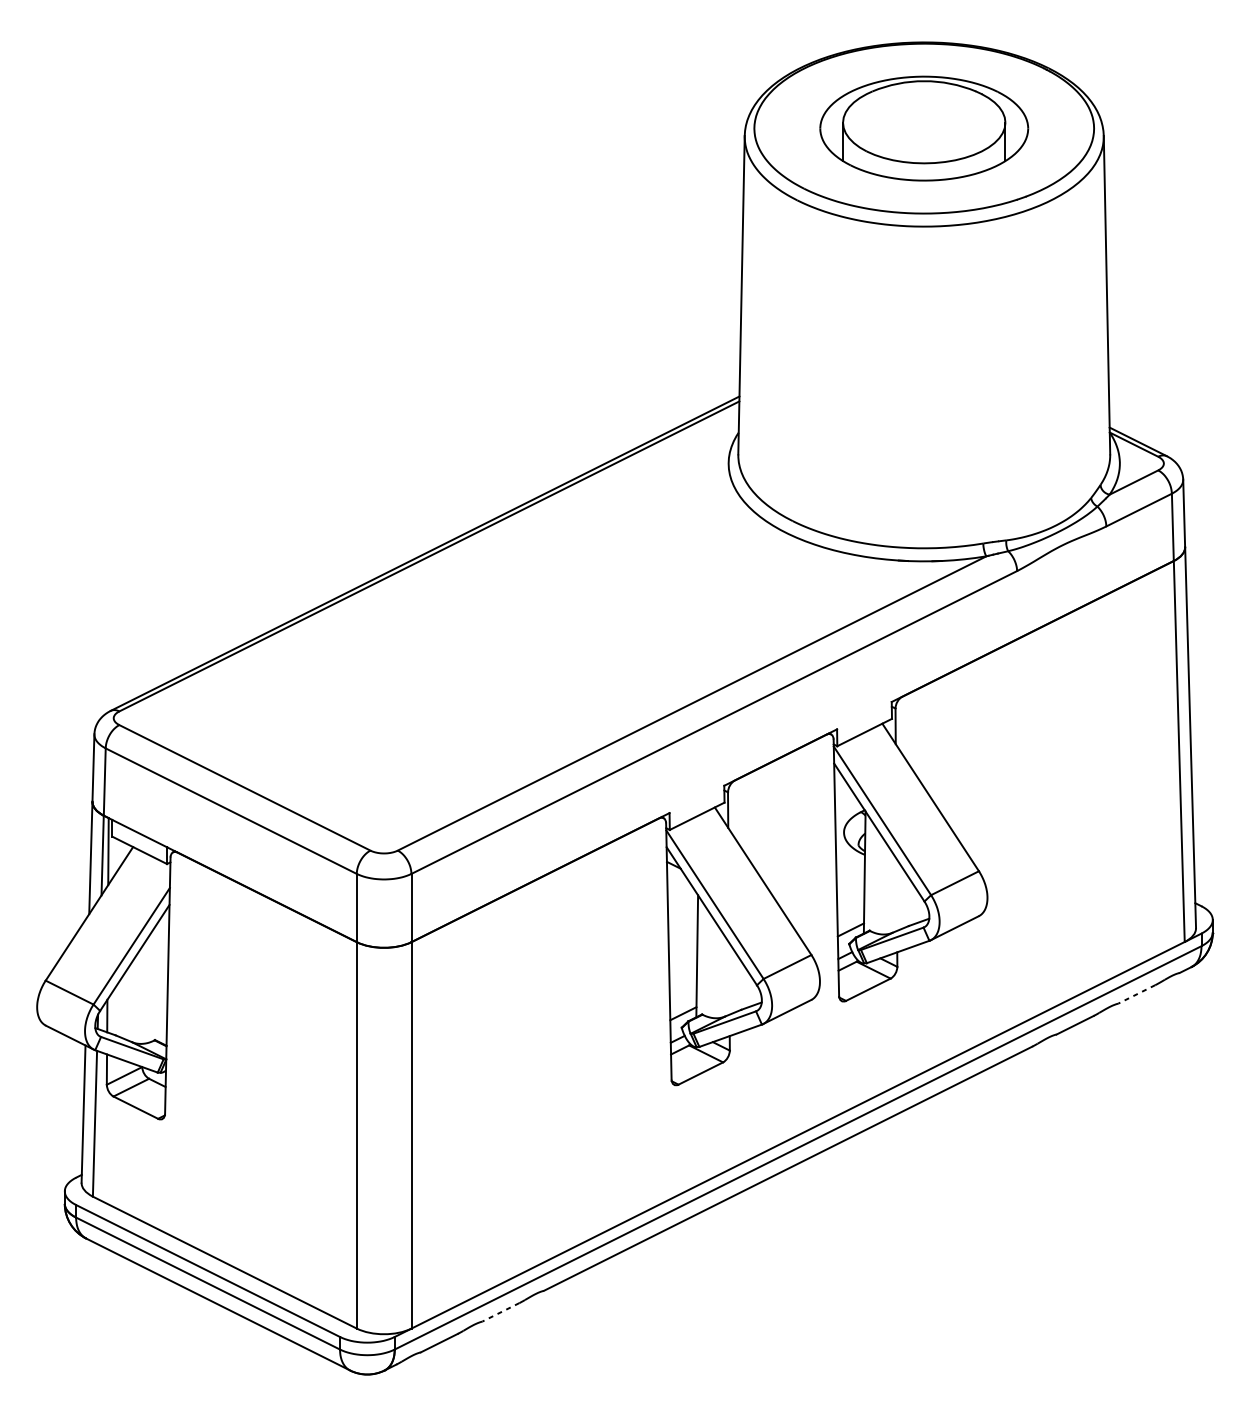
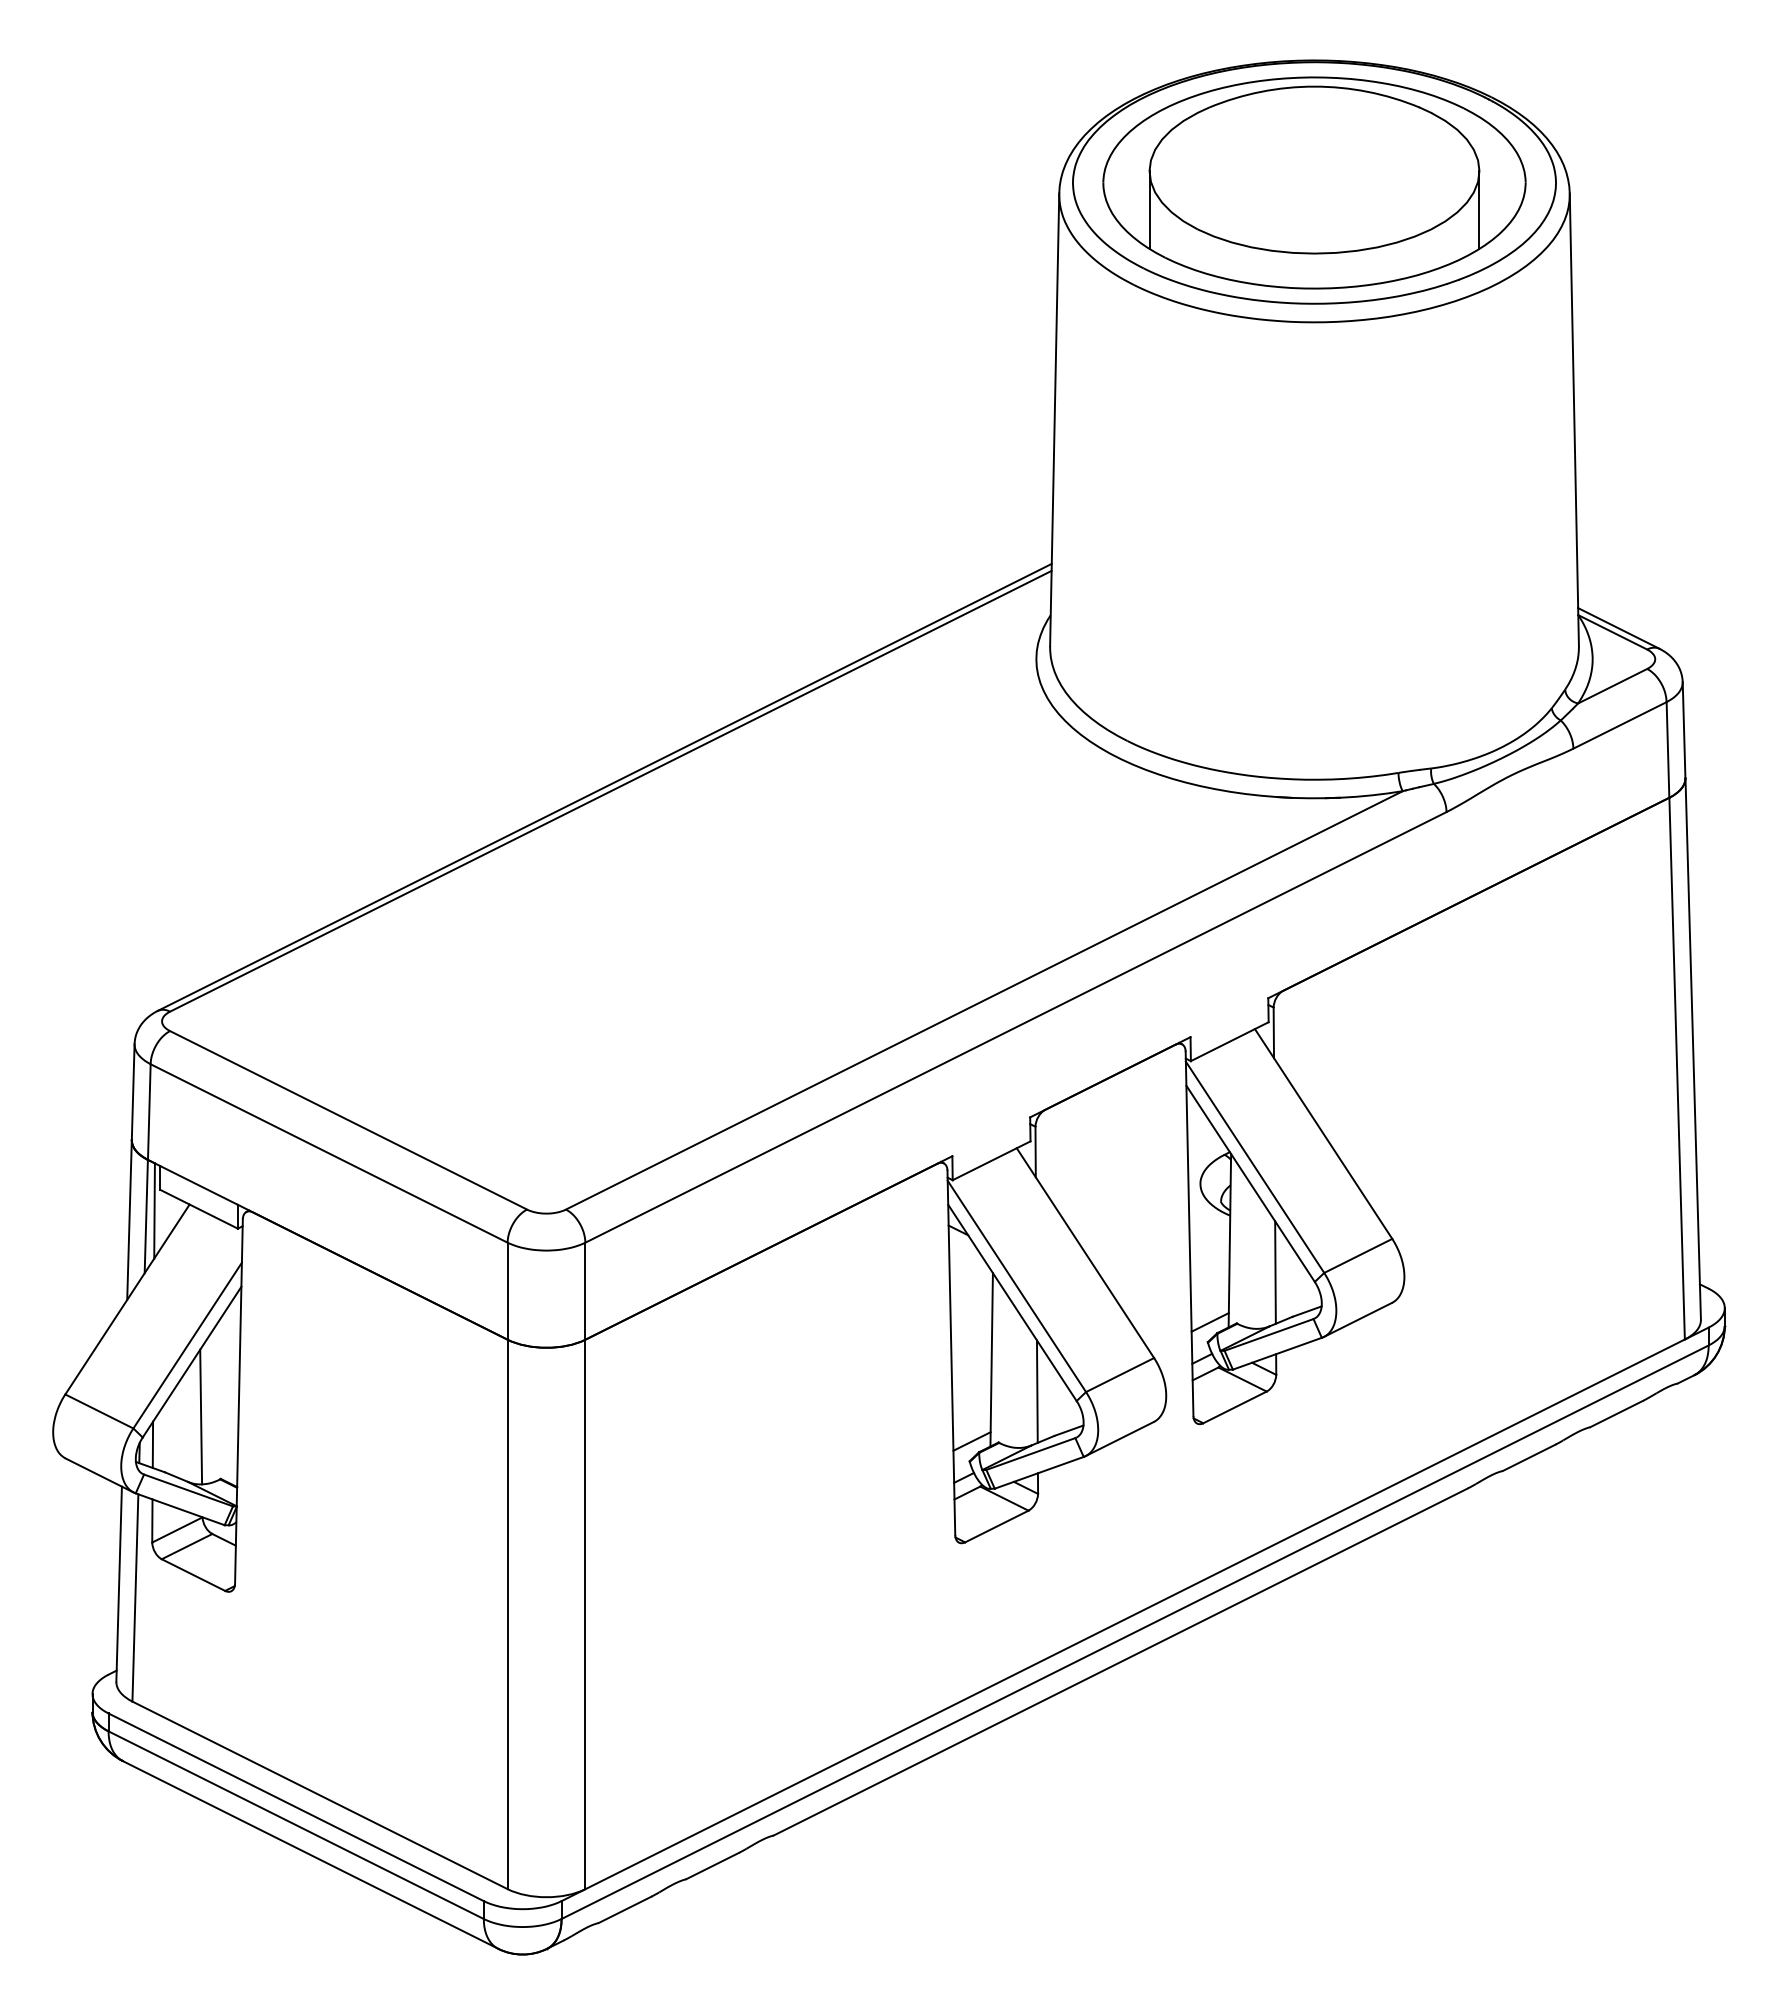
part: (924, 128) -> (1314, 182), size x1.43
line: (896, 894) -> (1275, 1272), added
line: (728, 978) -> (1036, 1391), added
line: (1136, 994) -> (1616, 1414), dashed -> solid
line: (141, 996) -> (201, 1416), added
line: (500, 1312) -> (712, 1866), dashed -> solid

